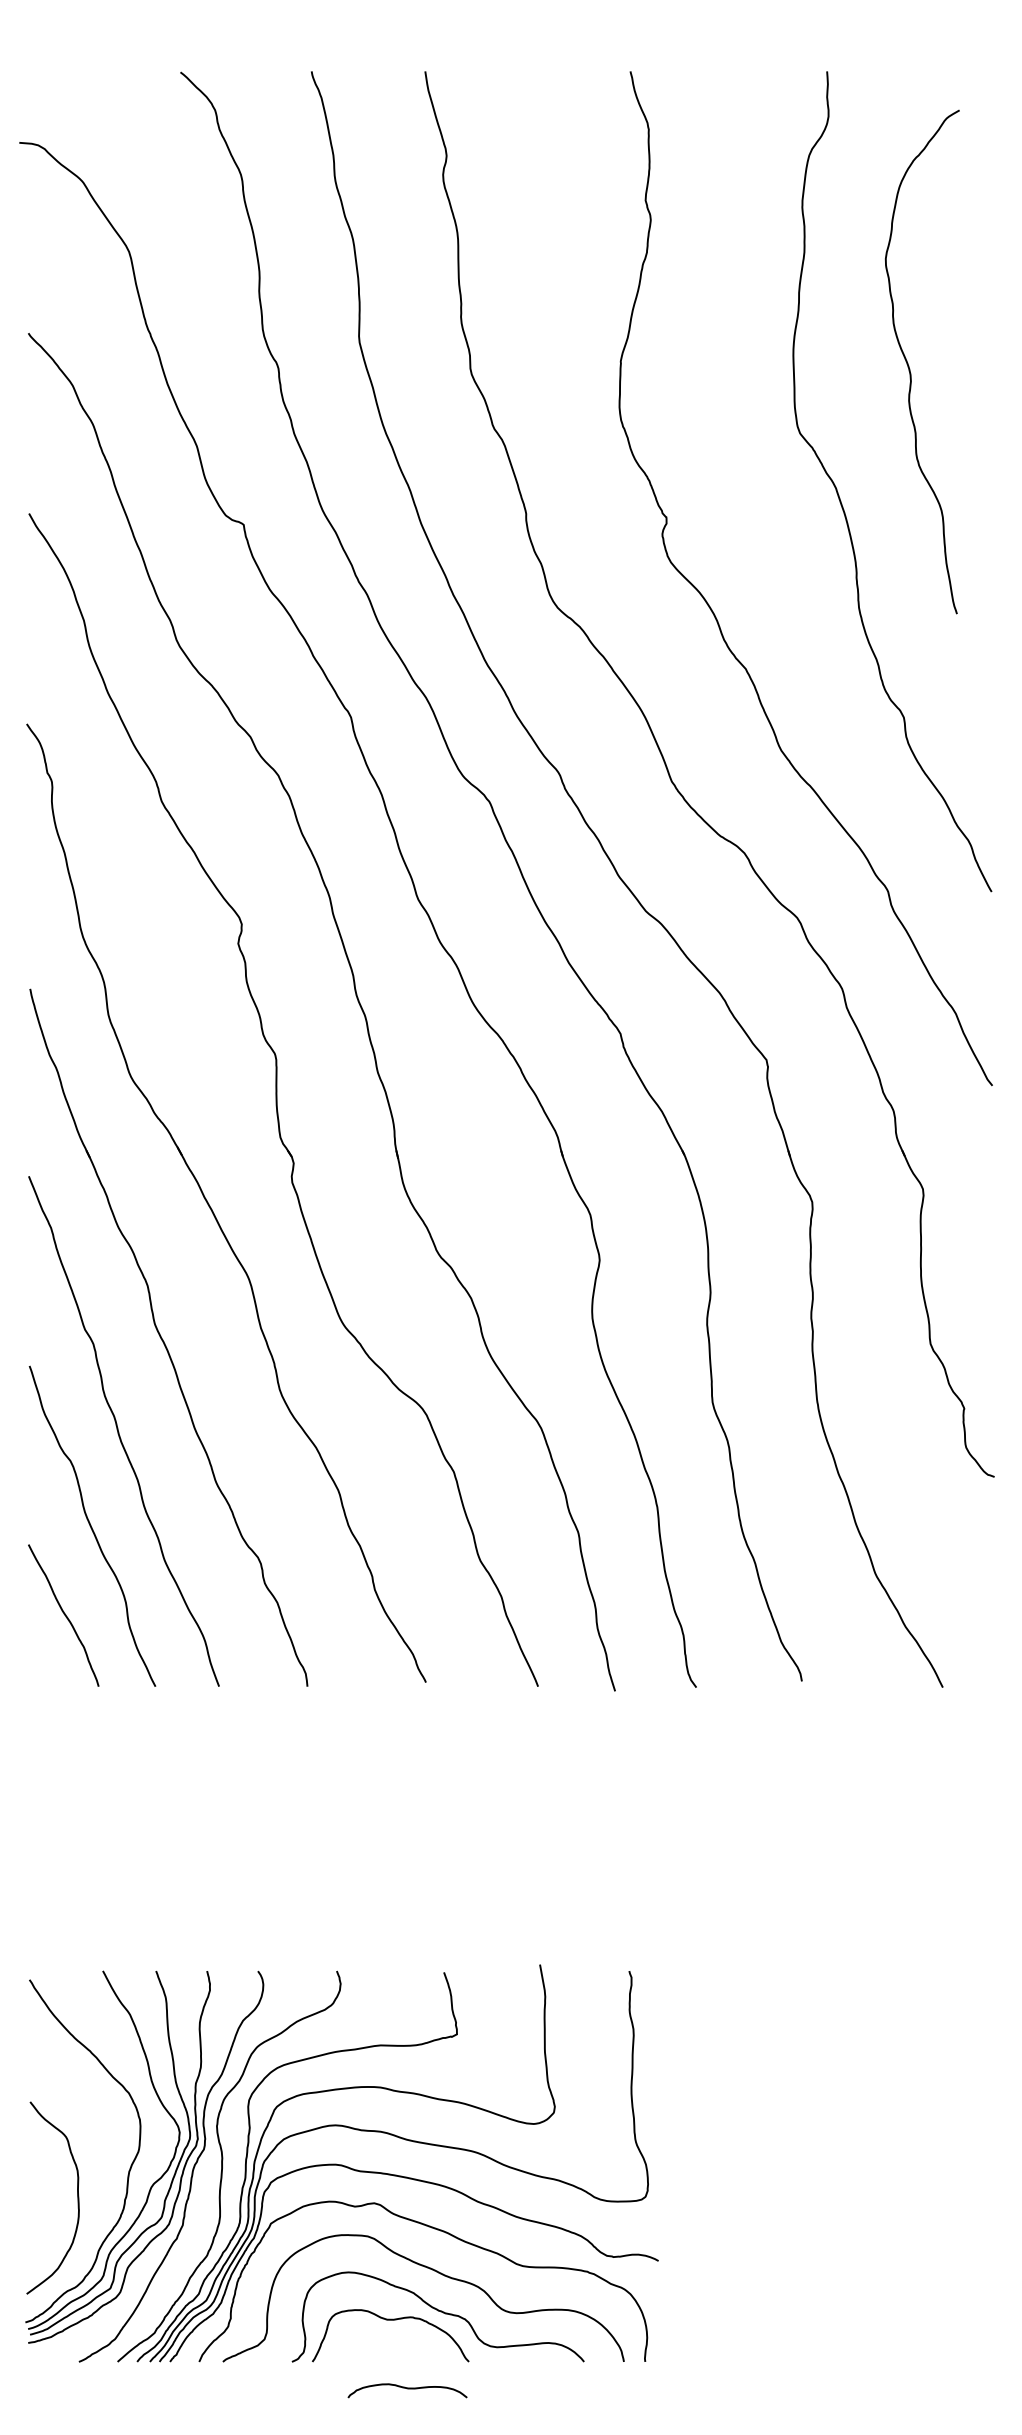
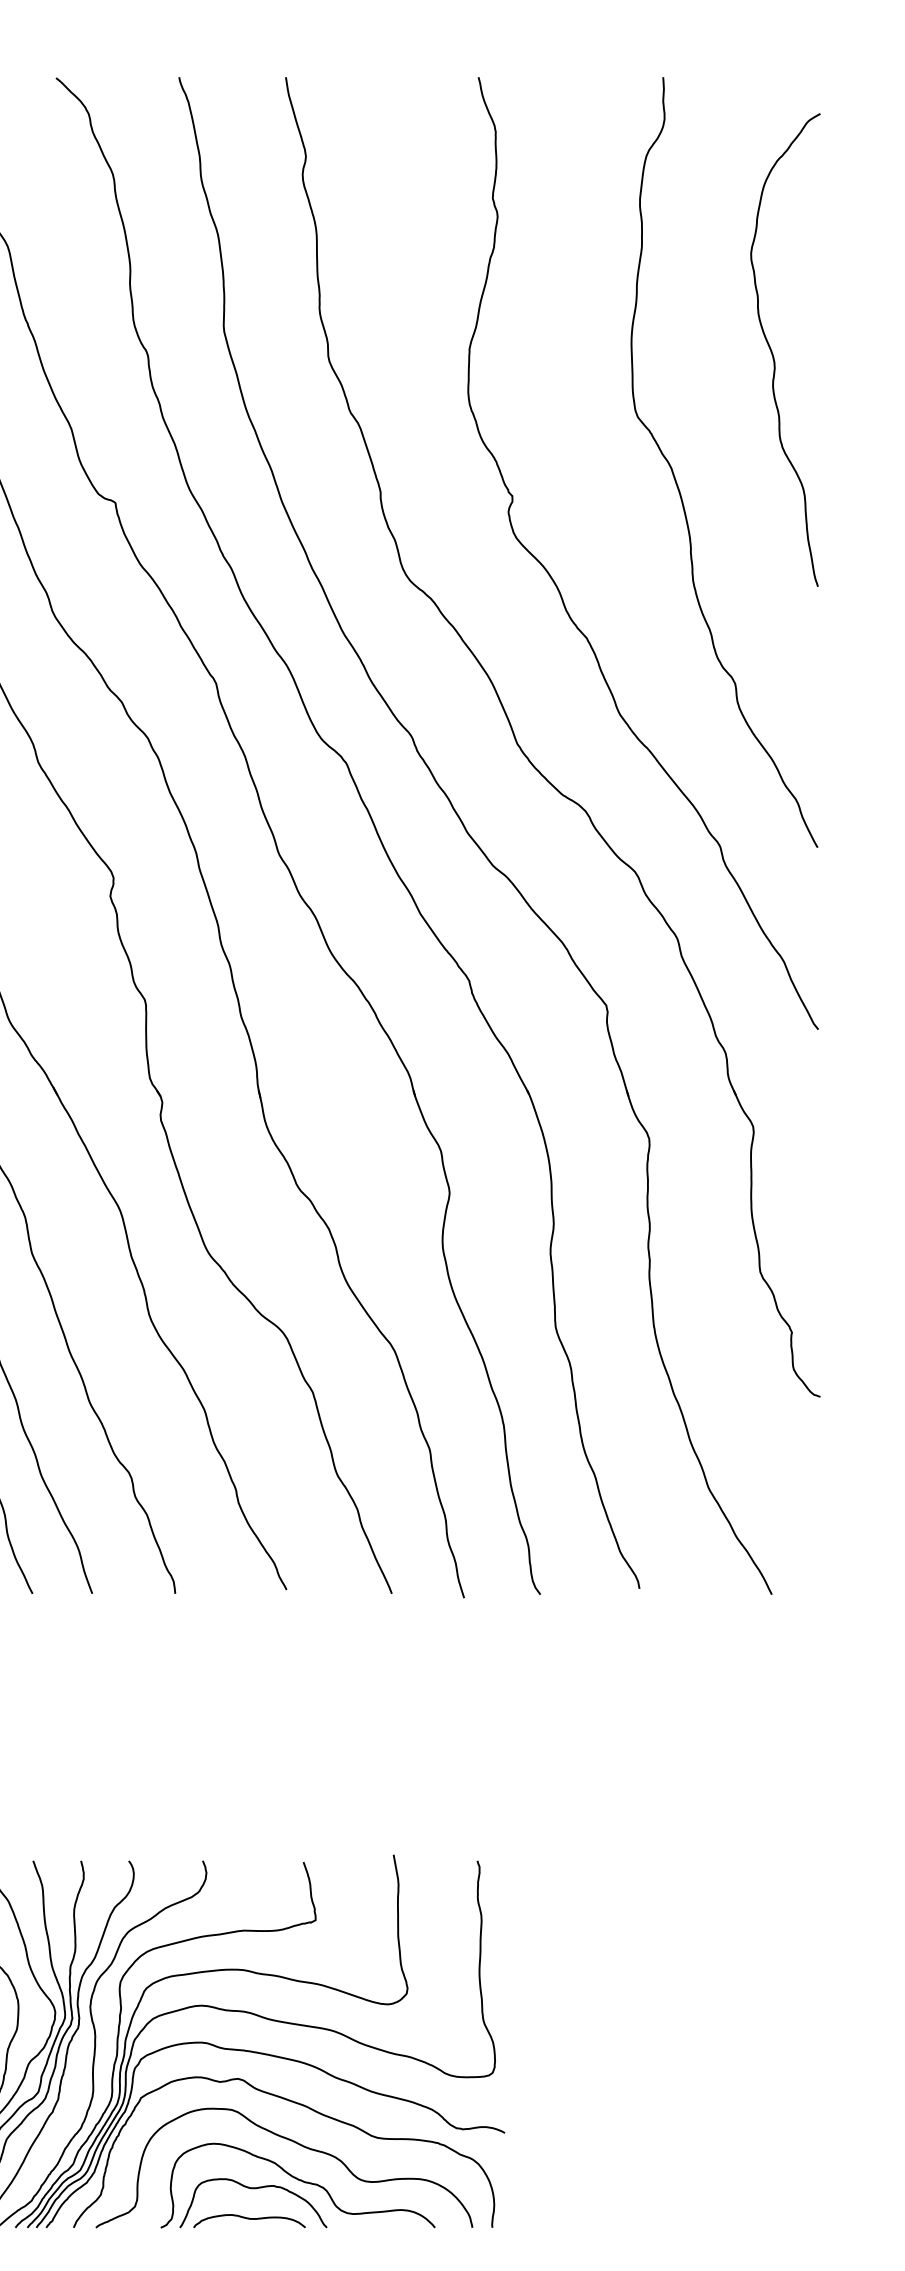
curve: (909, 365) -> (773, 353), moved
curve: (407, 2389) -> (249, 2219), moved

